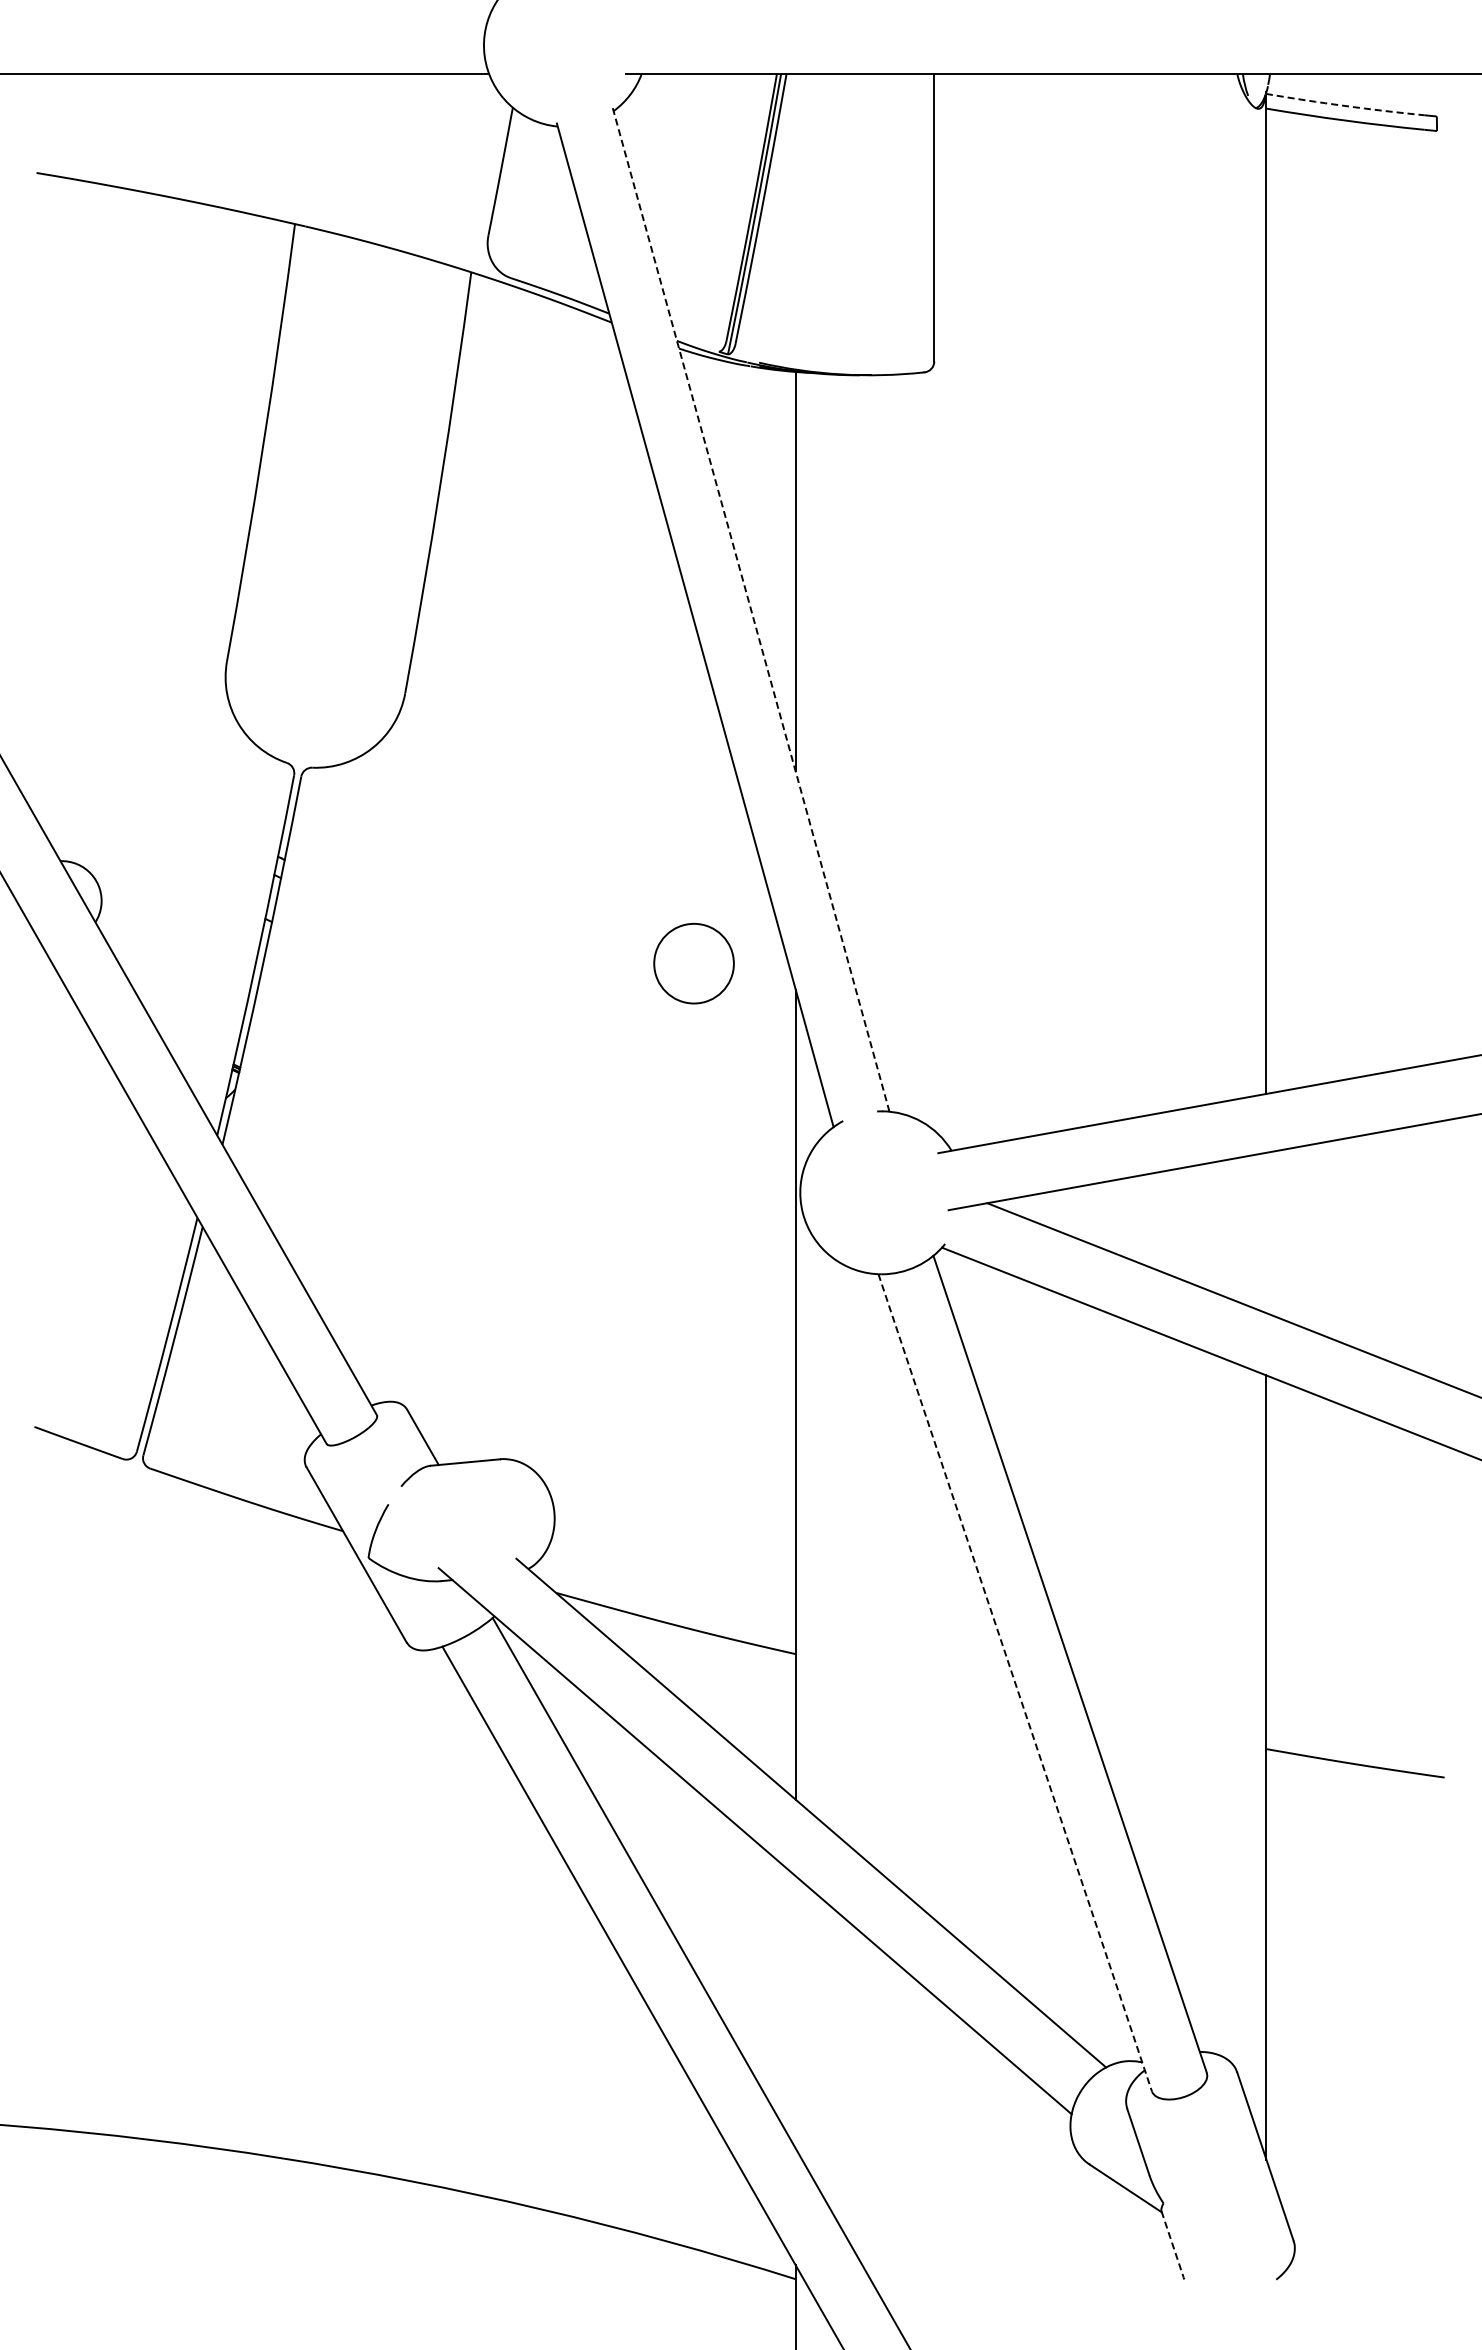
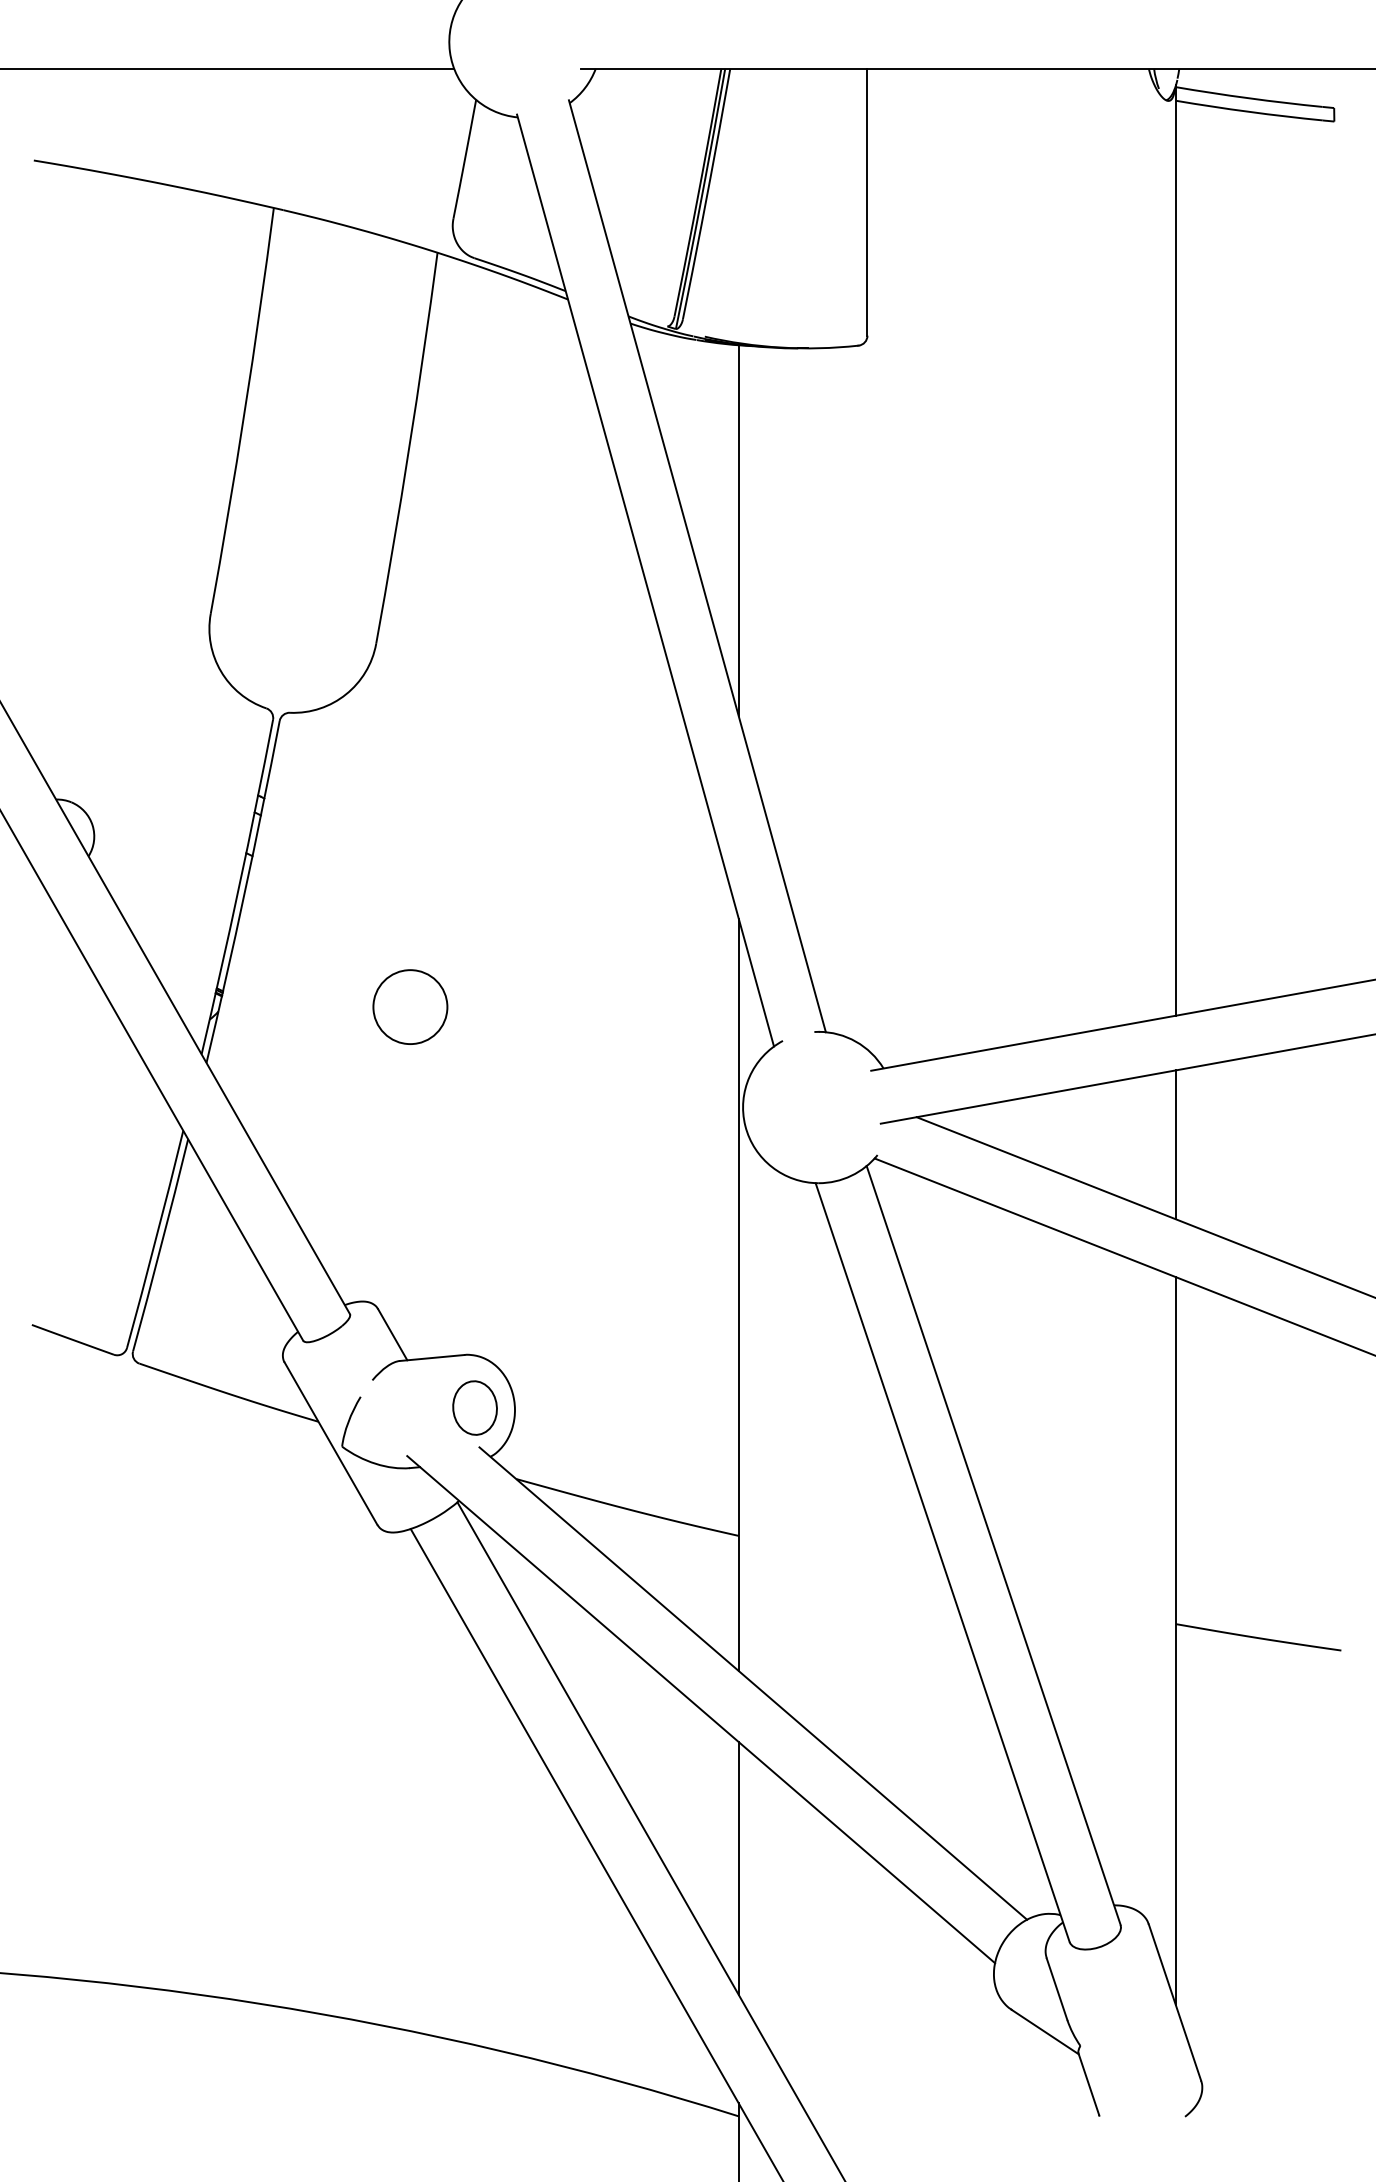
arc: (1344, 105) -> (1248, 97), dashed -> solid
line: (751, 609) -> (697, 565), dashed -> solid
circle: (693, 963) -> (409, 1006), moved
line: (1266, 1232) -> (1175, 1144), added
part: (511, 1516) -> (474, 1408), added
line: (1015, 1682) -> (942, 1562), dashed -> solid
line: (795, 2012) -> (738, 1868), added
line: (1172, 2244) -> (1088, 2084), dashed -> solid

